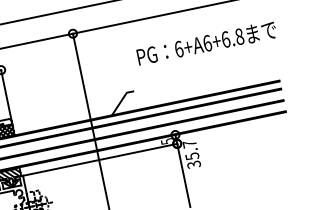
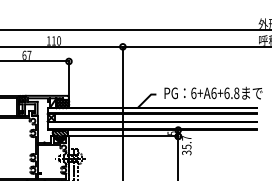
text: (206, 42) -> (213, 92), moved

